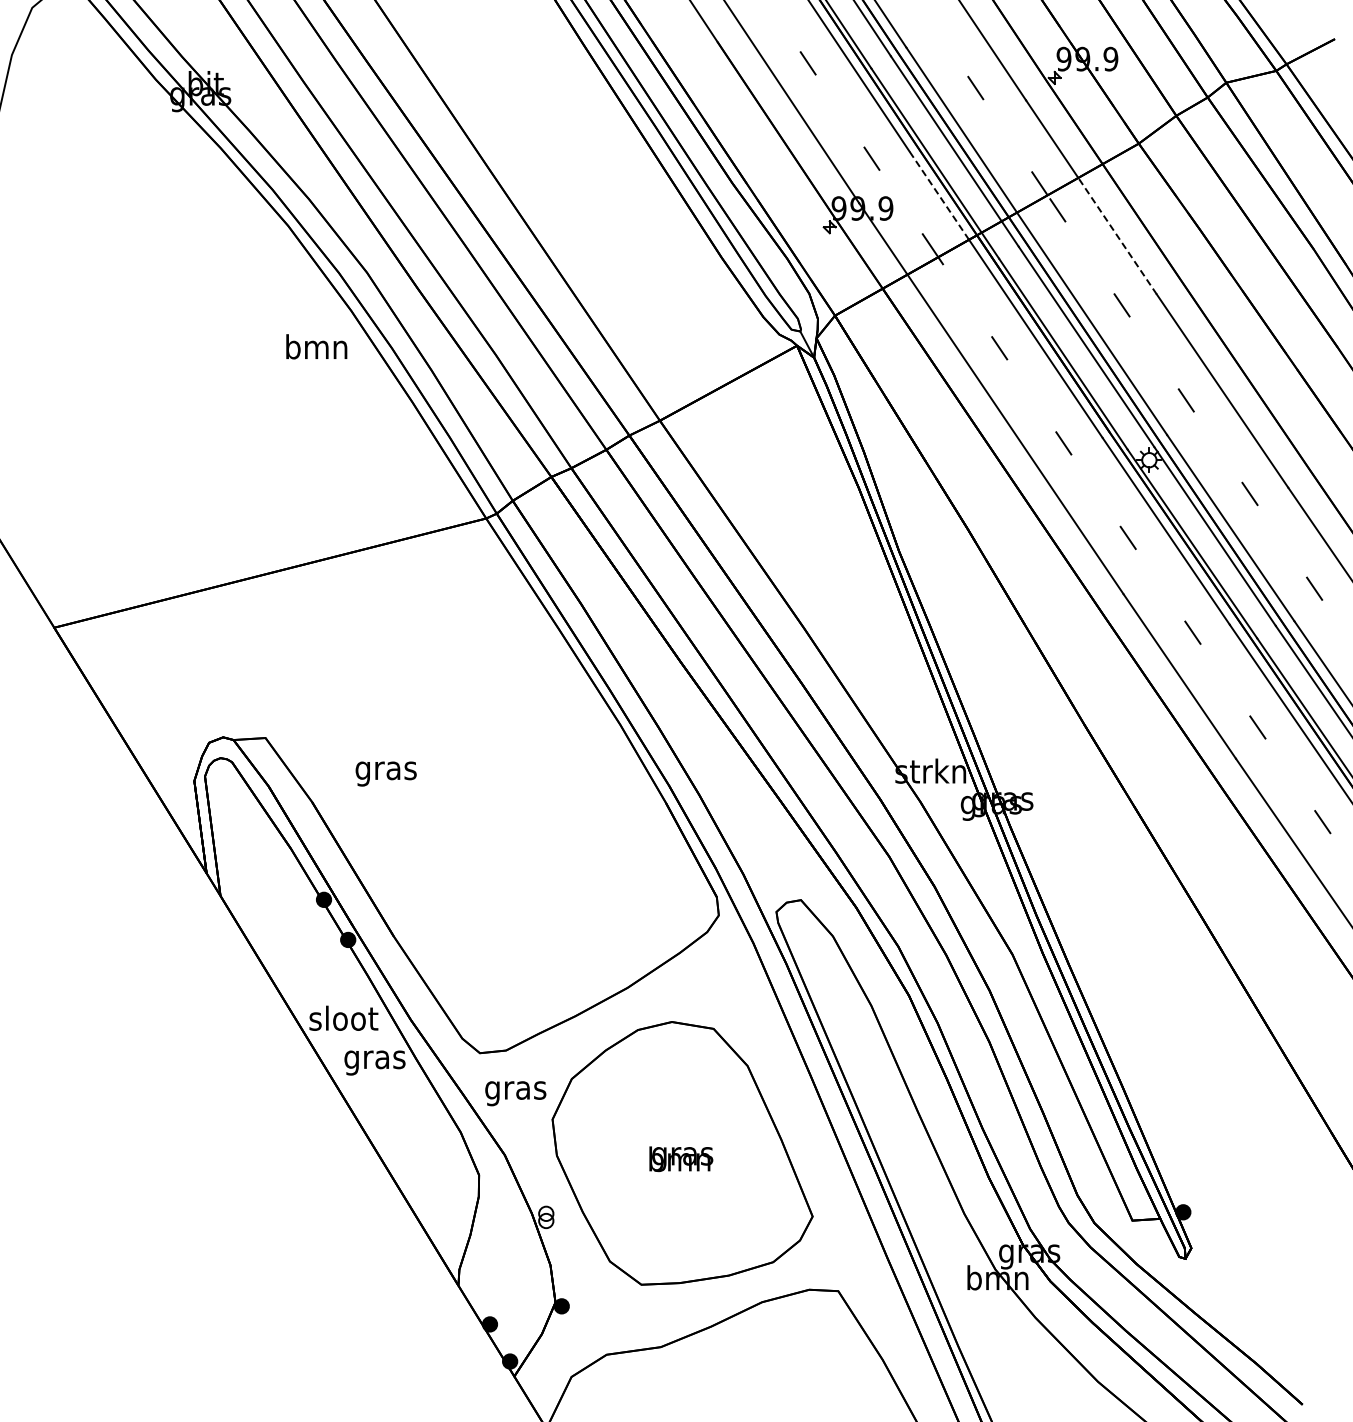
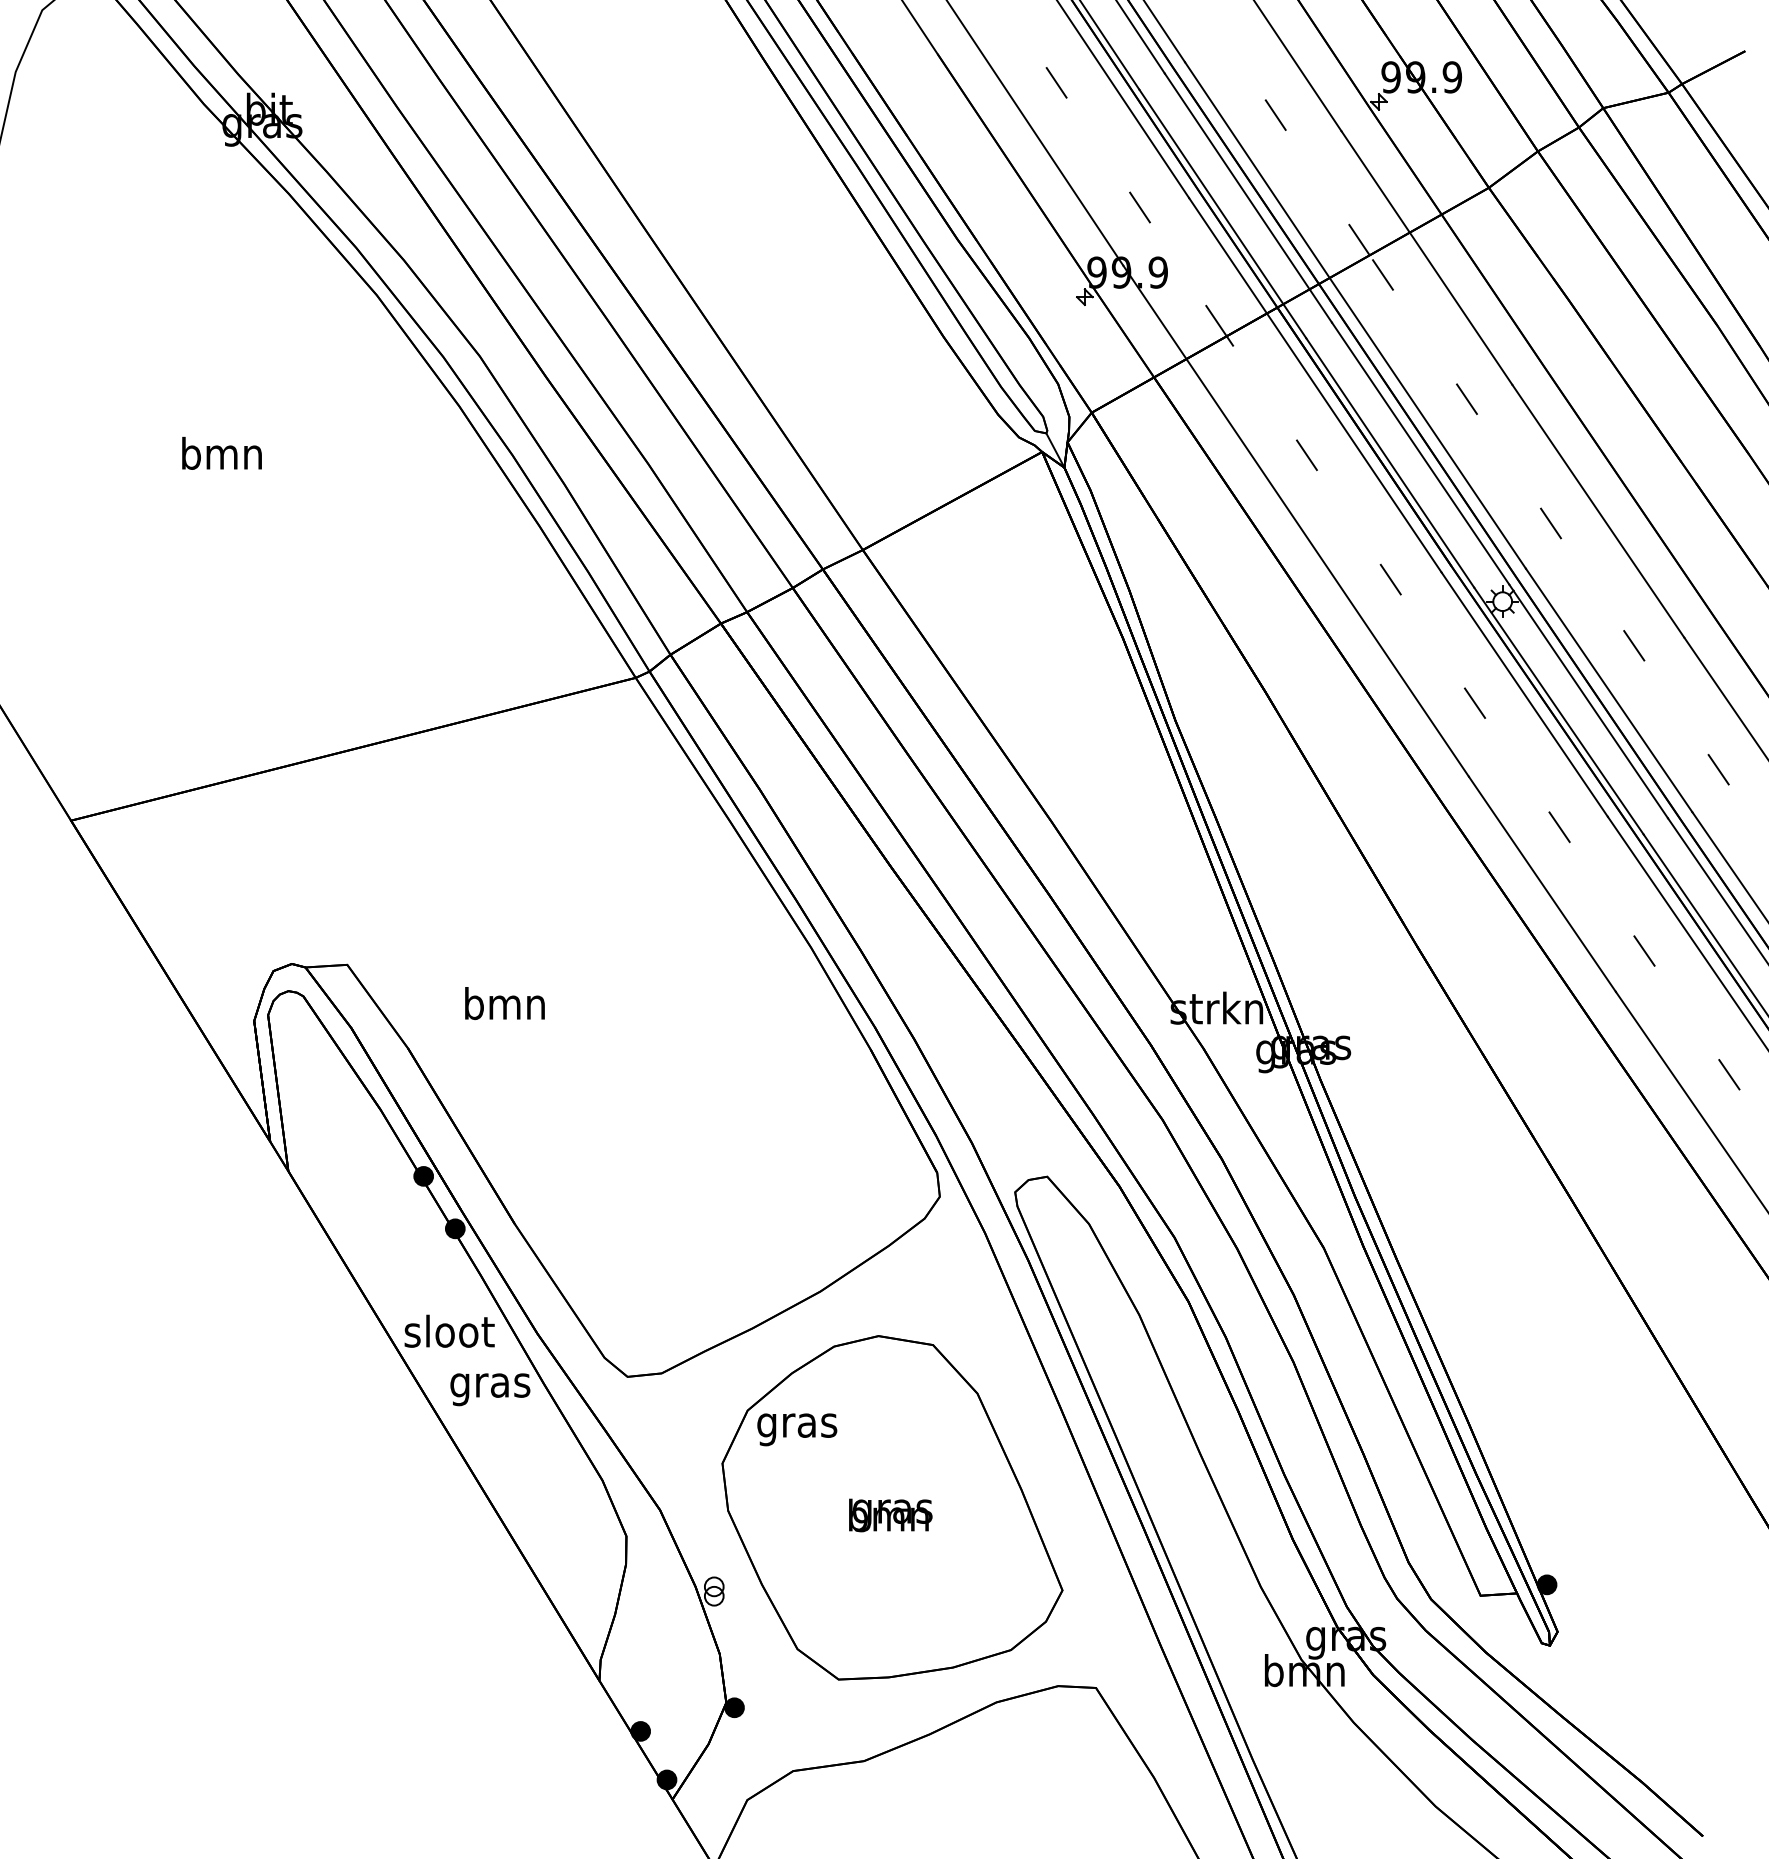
line: (939, 195) -> (1228, 255), dashed -> solid
line: (1117, 235) -> (1461, 307), dashed -> solid
text: (316, 346) -> (221, 452), moved
text: (385, 770) -> (504, 1007), gras -> bmn
text: (515, 1093) -> (796, 1429), moved

